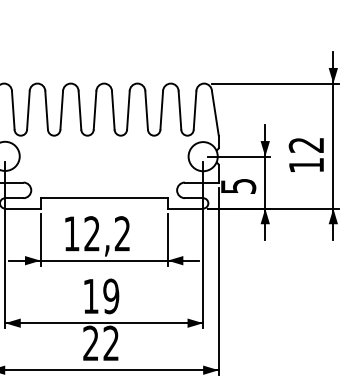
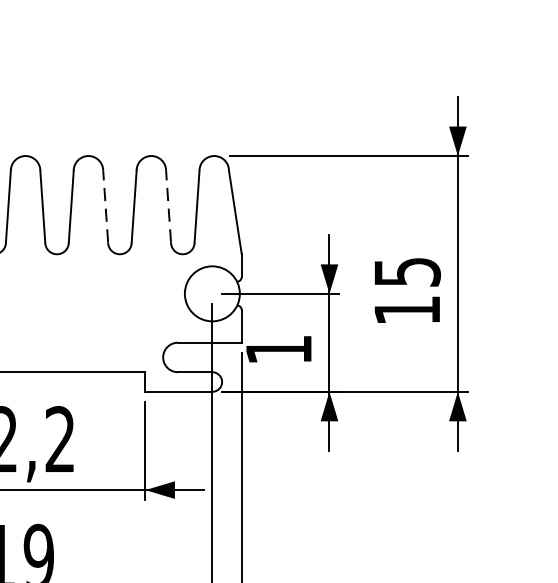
line: (146, 109) -> (105, 204), solid -> dashed
line: (179, 109) -> (167, 204), solid -> dashed
text: (306, 144) -> (407, 270), 12 -> 15
text: (238, 186) -> (278, 350), 5 -> 1

